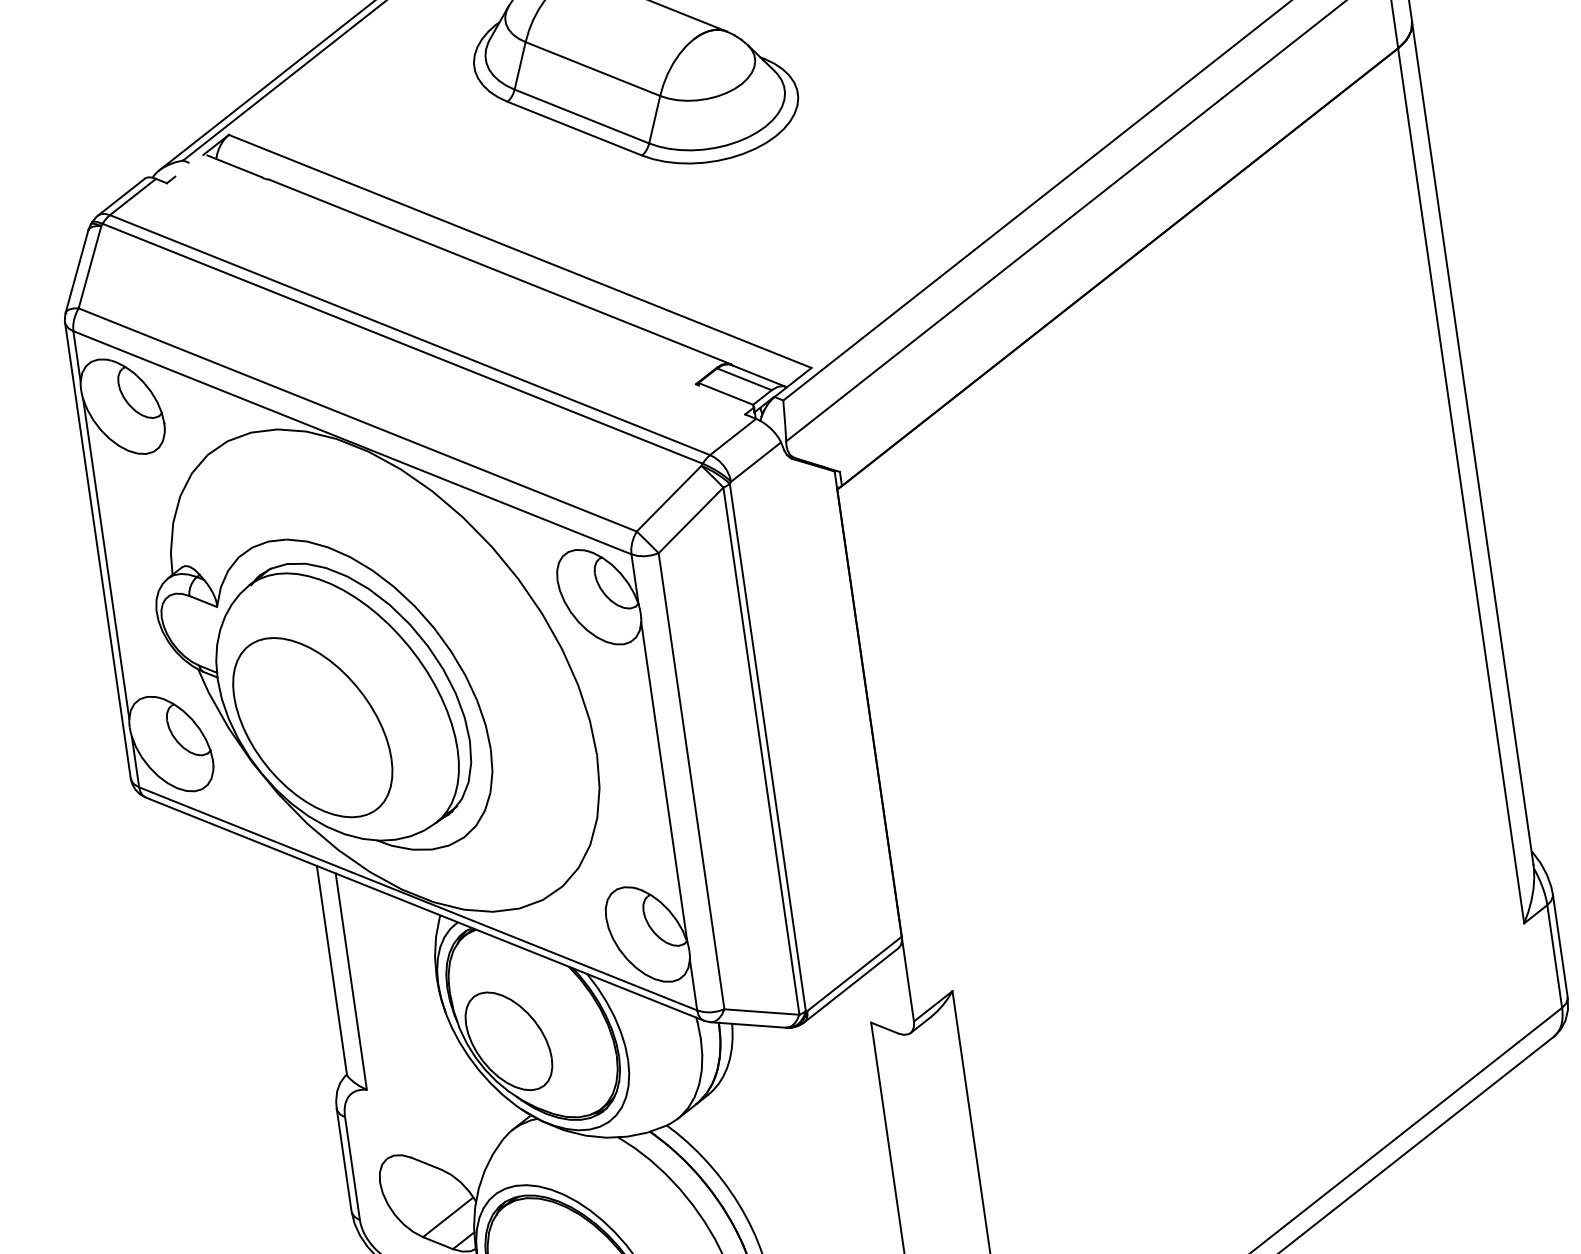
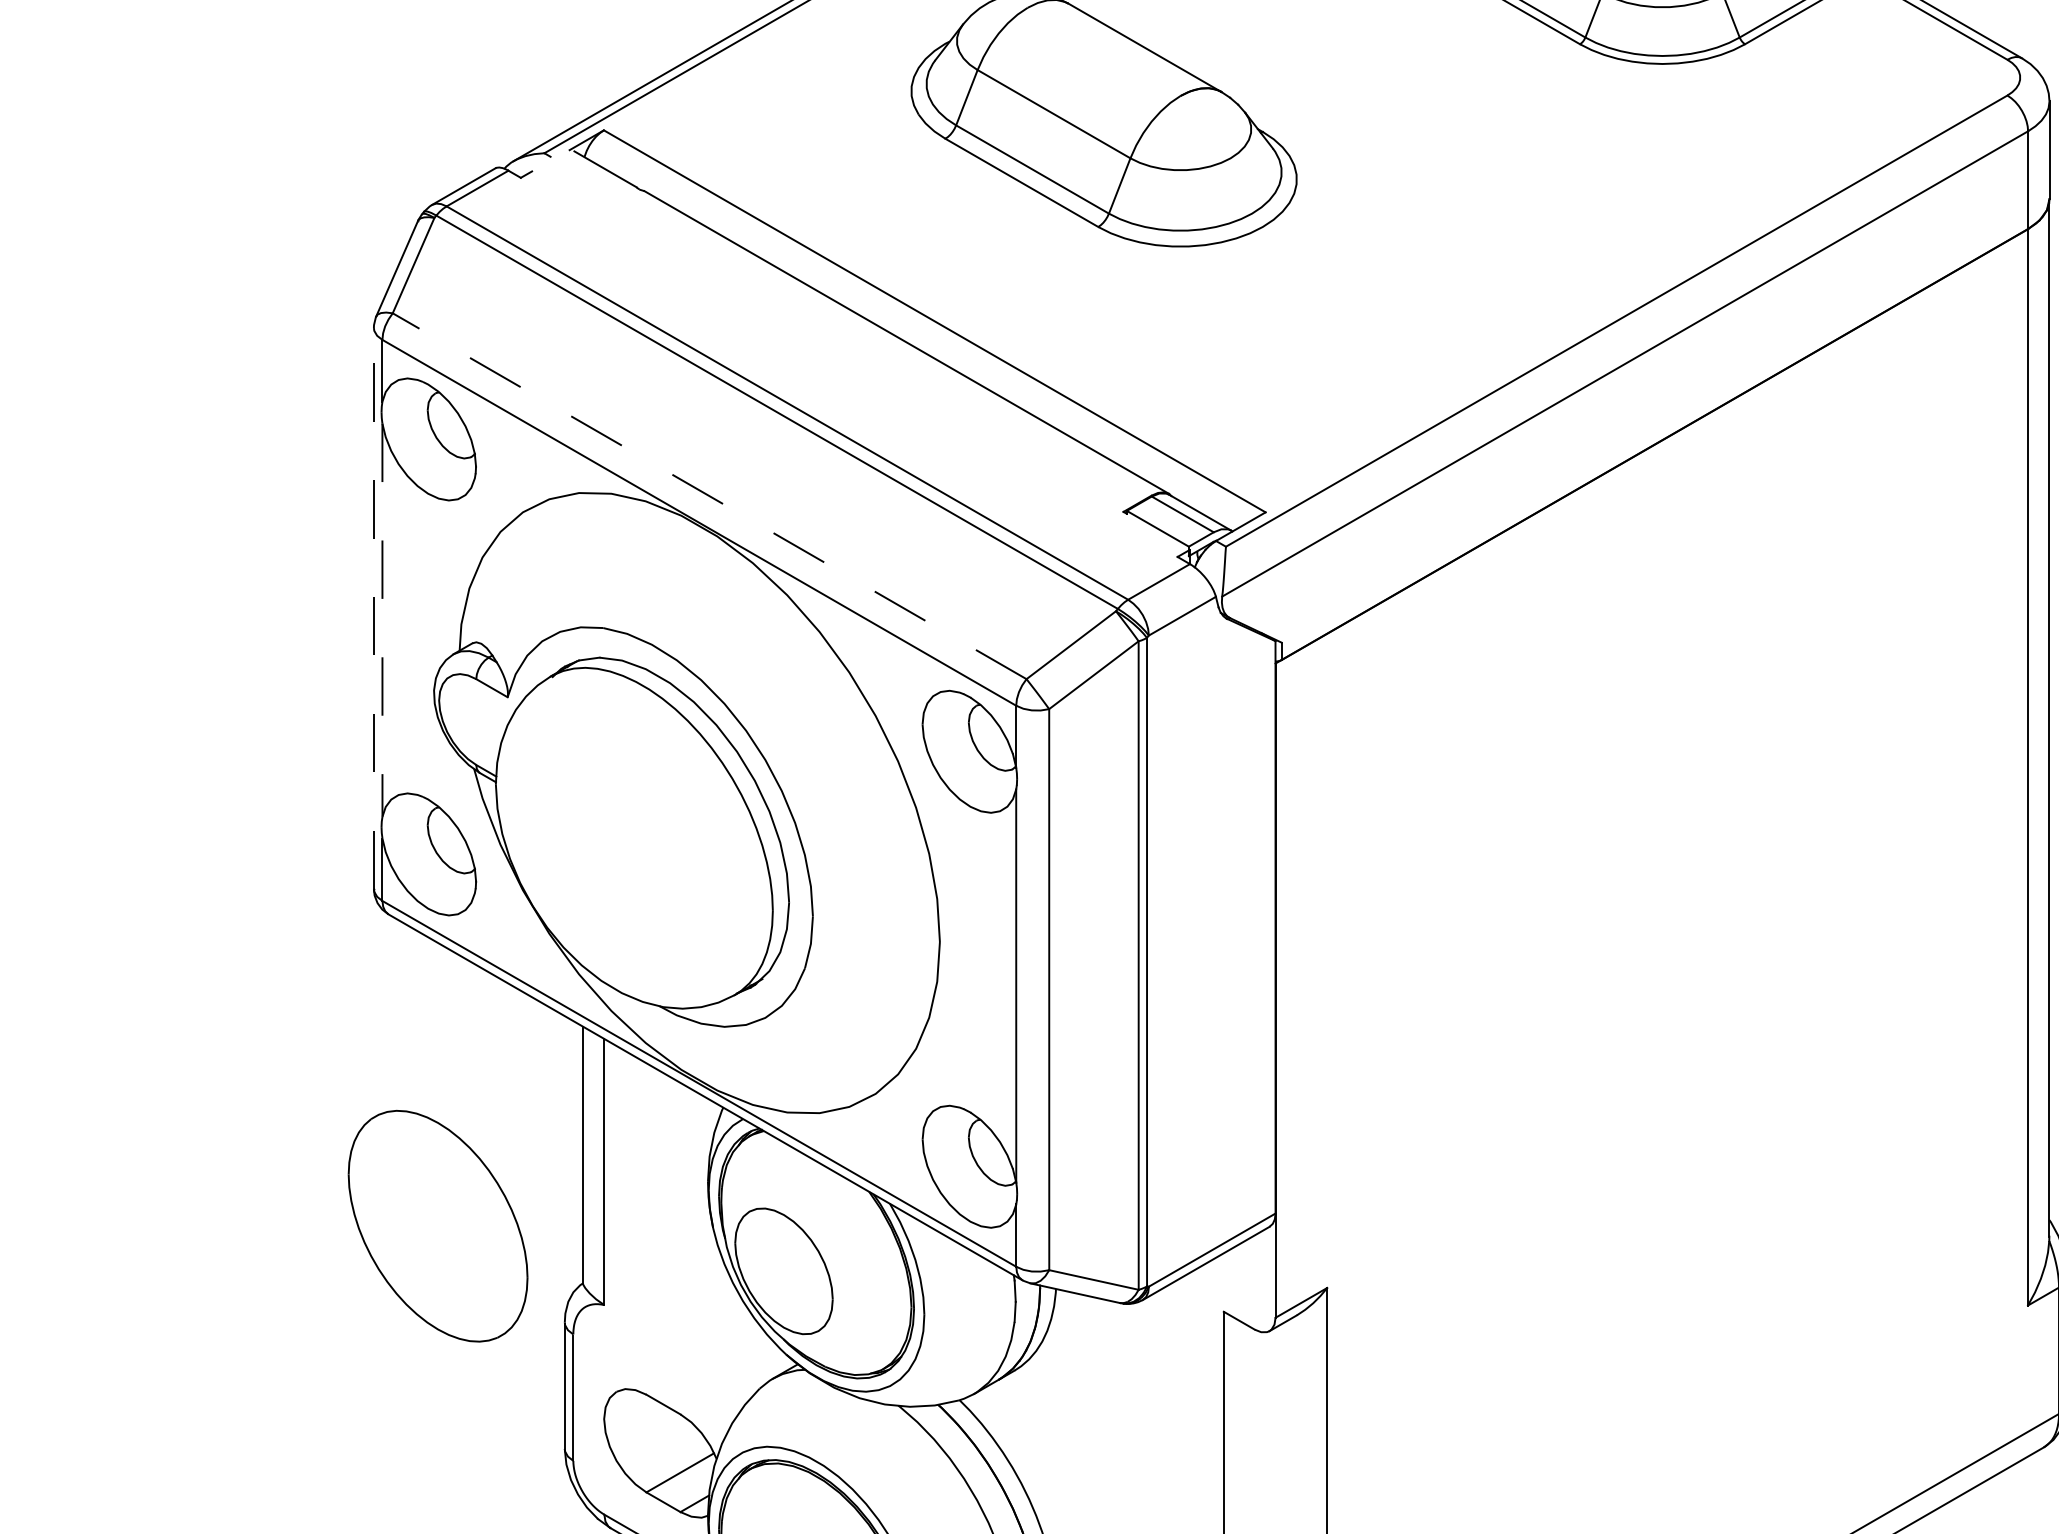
line: (357, 420) -> (709, 496), solid -> dashed
line: (97, 550) -> (373, 608), solid -> dashed
line: (106, 559) -> (382, 620), solid -> dashed
part: (312, 727) -> (437, 1225), moved

